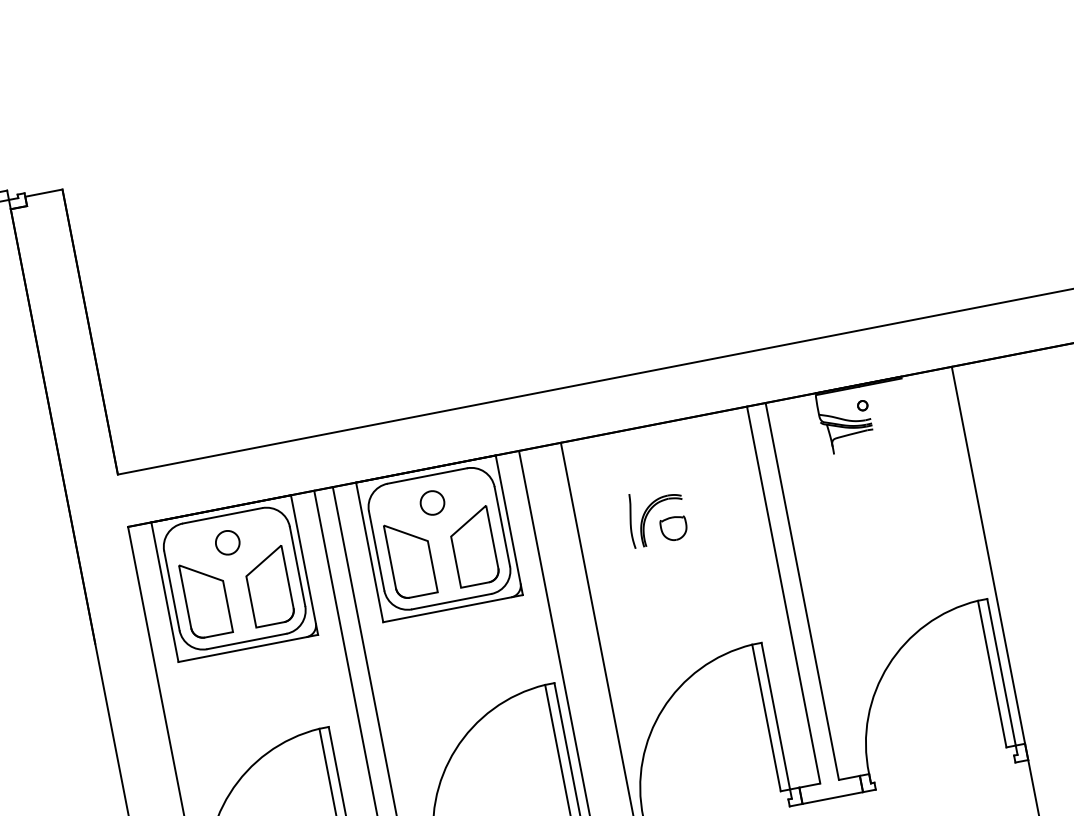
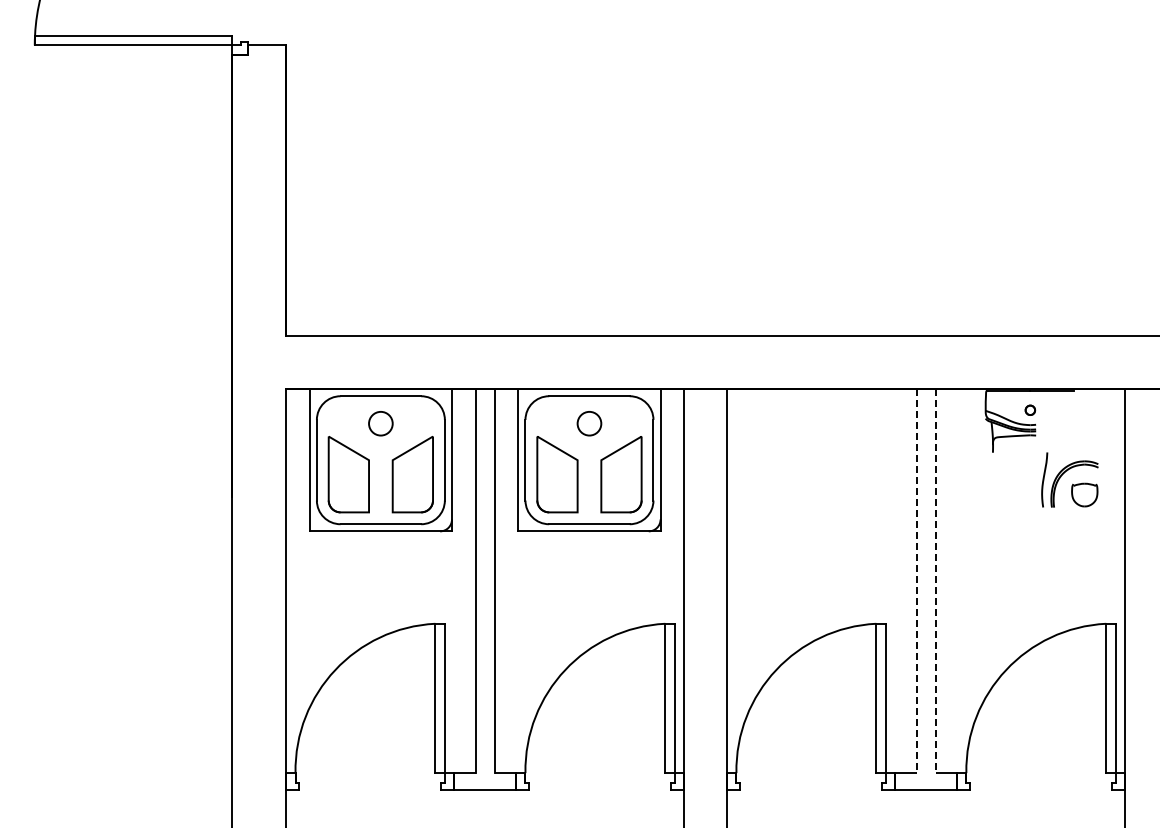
part: (656, 516) -> (1069, 479), moved
line: (802, 591) -> (935, 581), solid -> dashed
line: (783, 595) -> (916, 581), solid -> dashed

